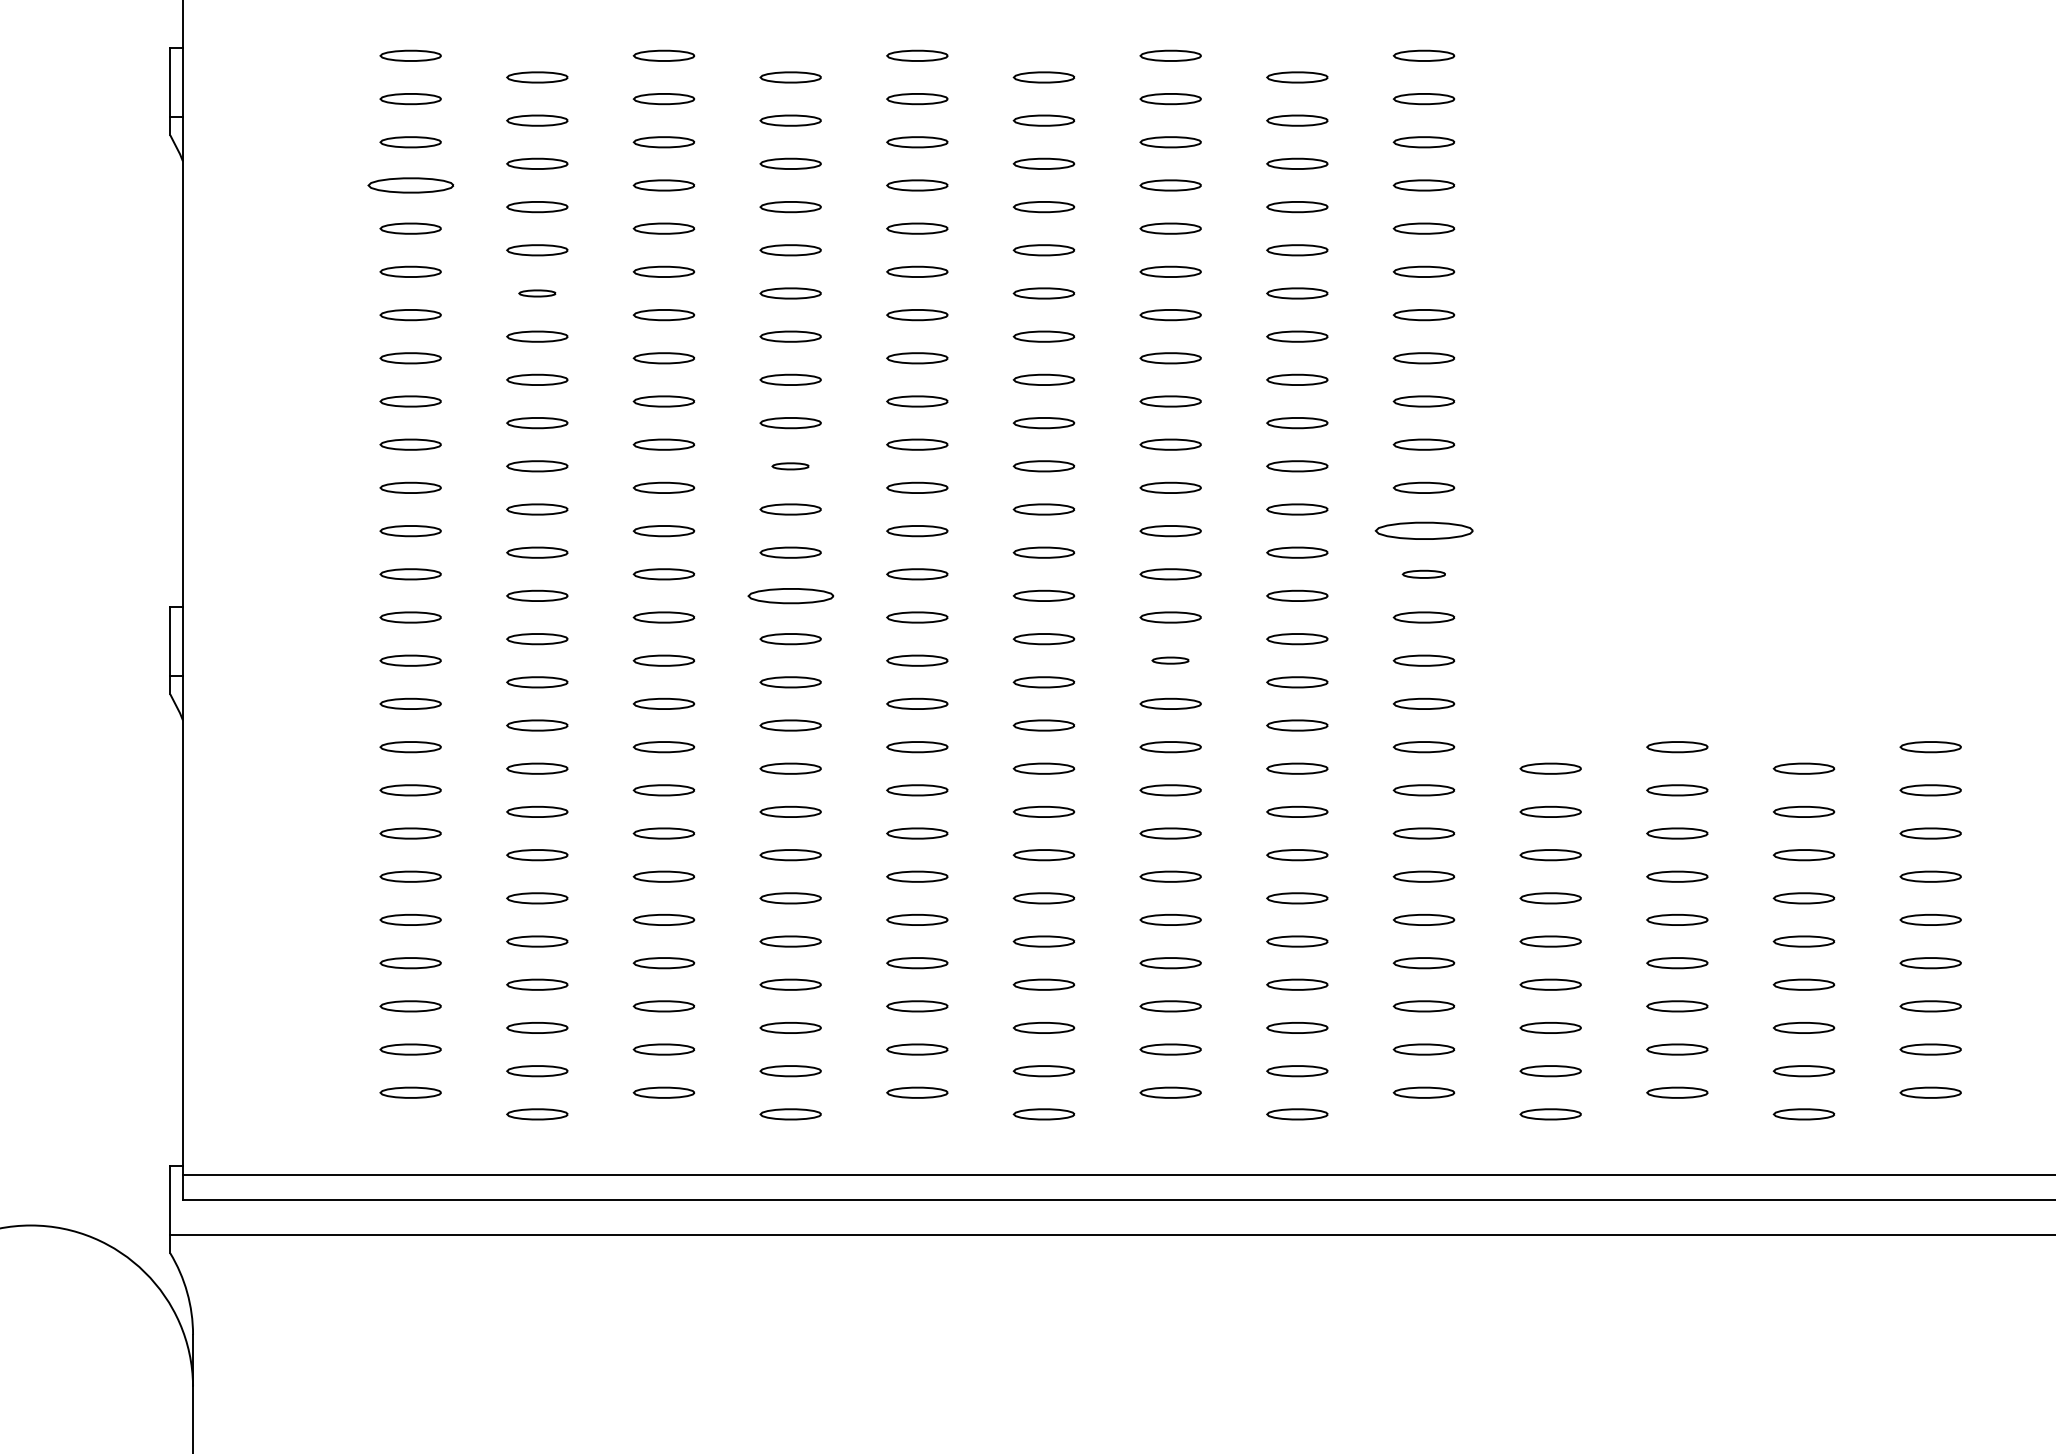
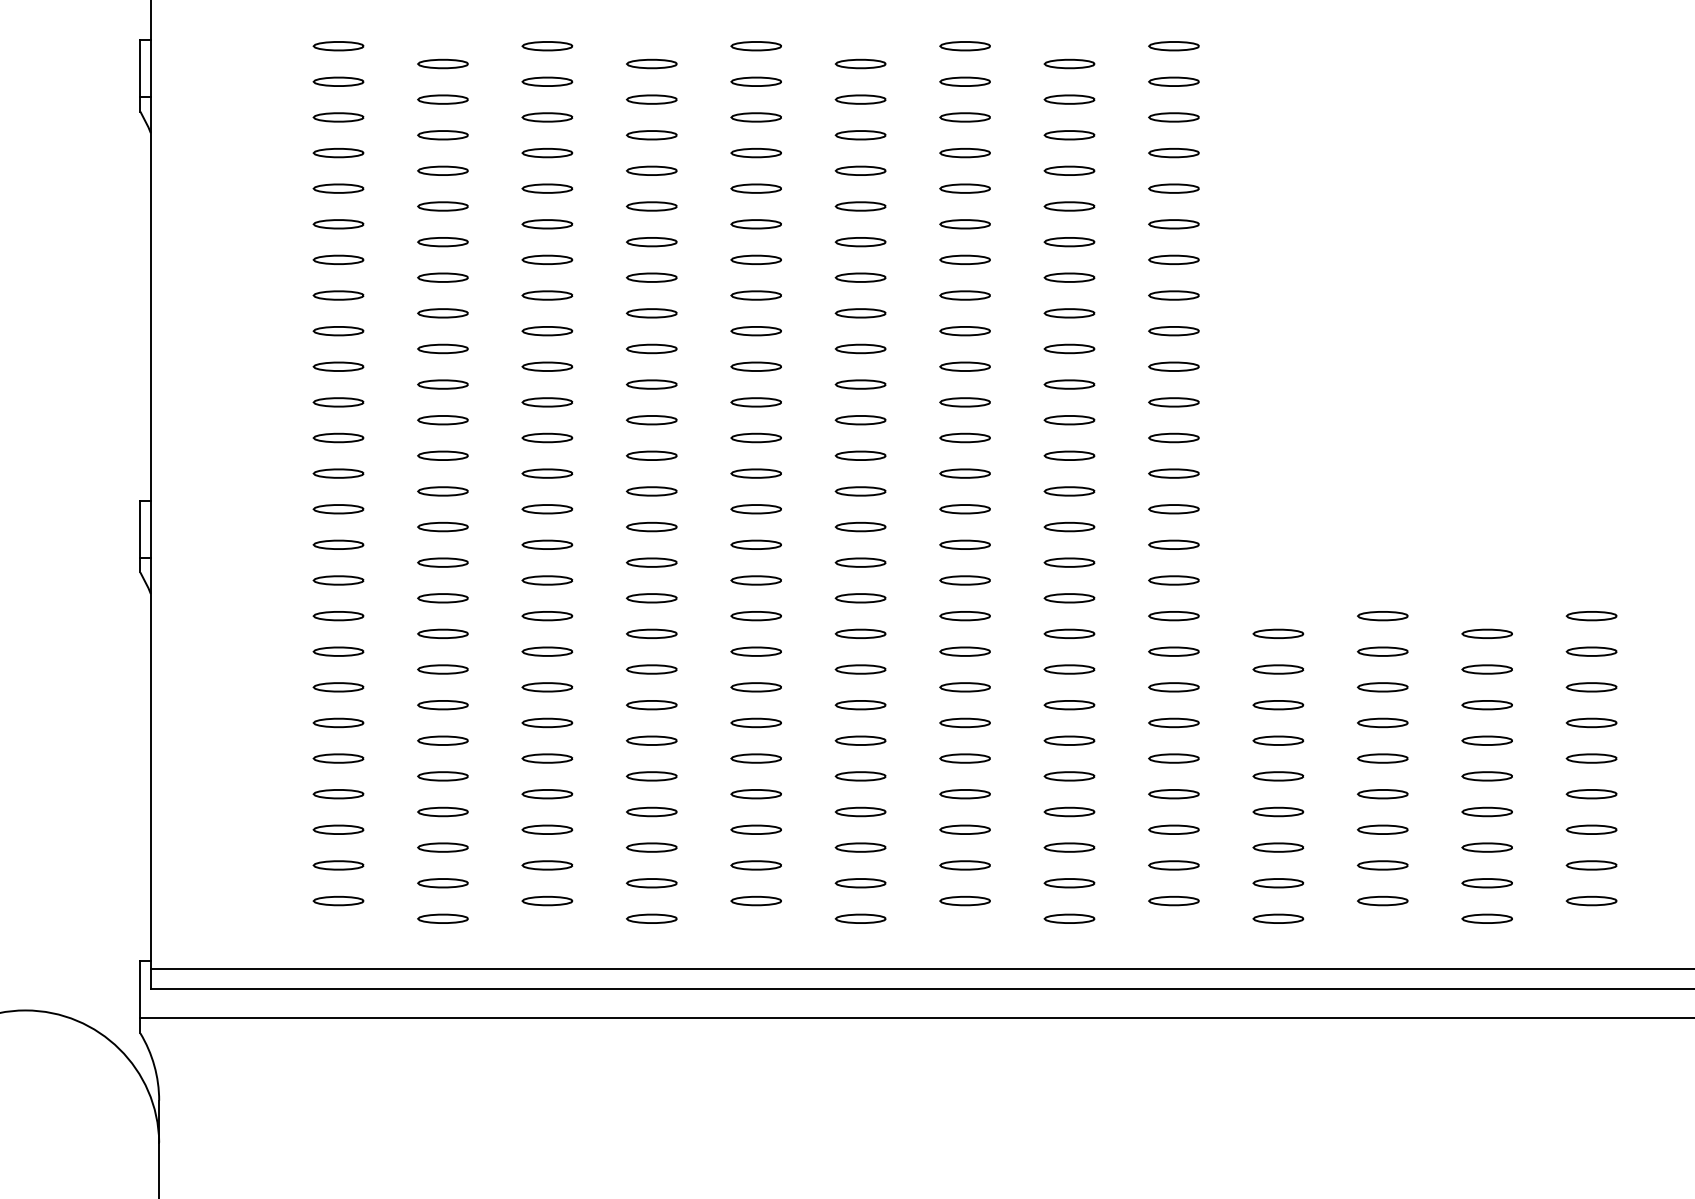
part: (410, 185) -> (338, 153), size x0.71
part: (537, 293) -> (443, 242), size x1.67
part: (790, 466) -> (651, 384), size x1.67
part: (1423, 531) -> (1173, 438), size x0.62
part: (1423, 574) -> (1173, 473), size x1.43
part: (790, 595) -> (651, 491), size x0.71
part: (1170, 660) -> (964, 544), size x1.67

